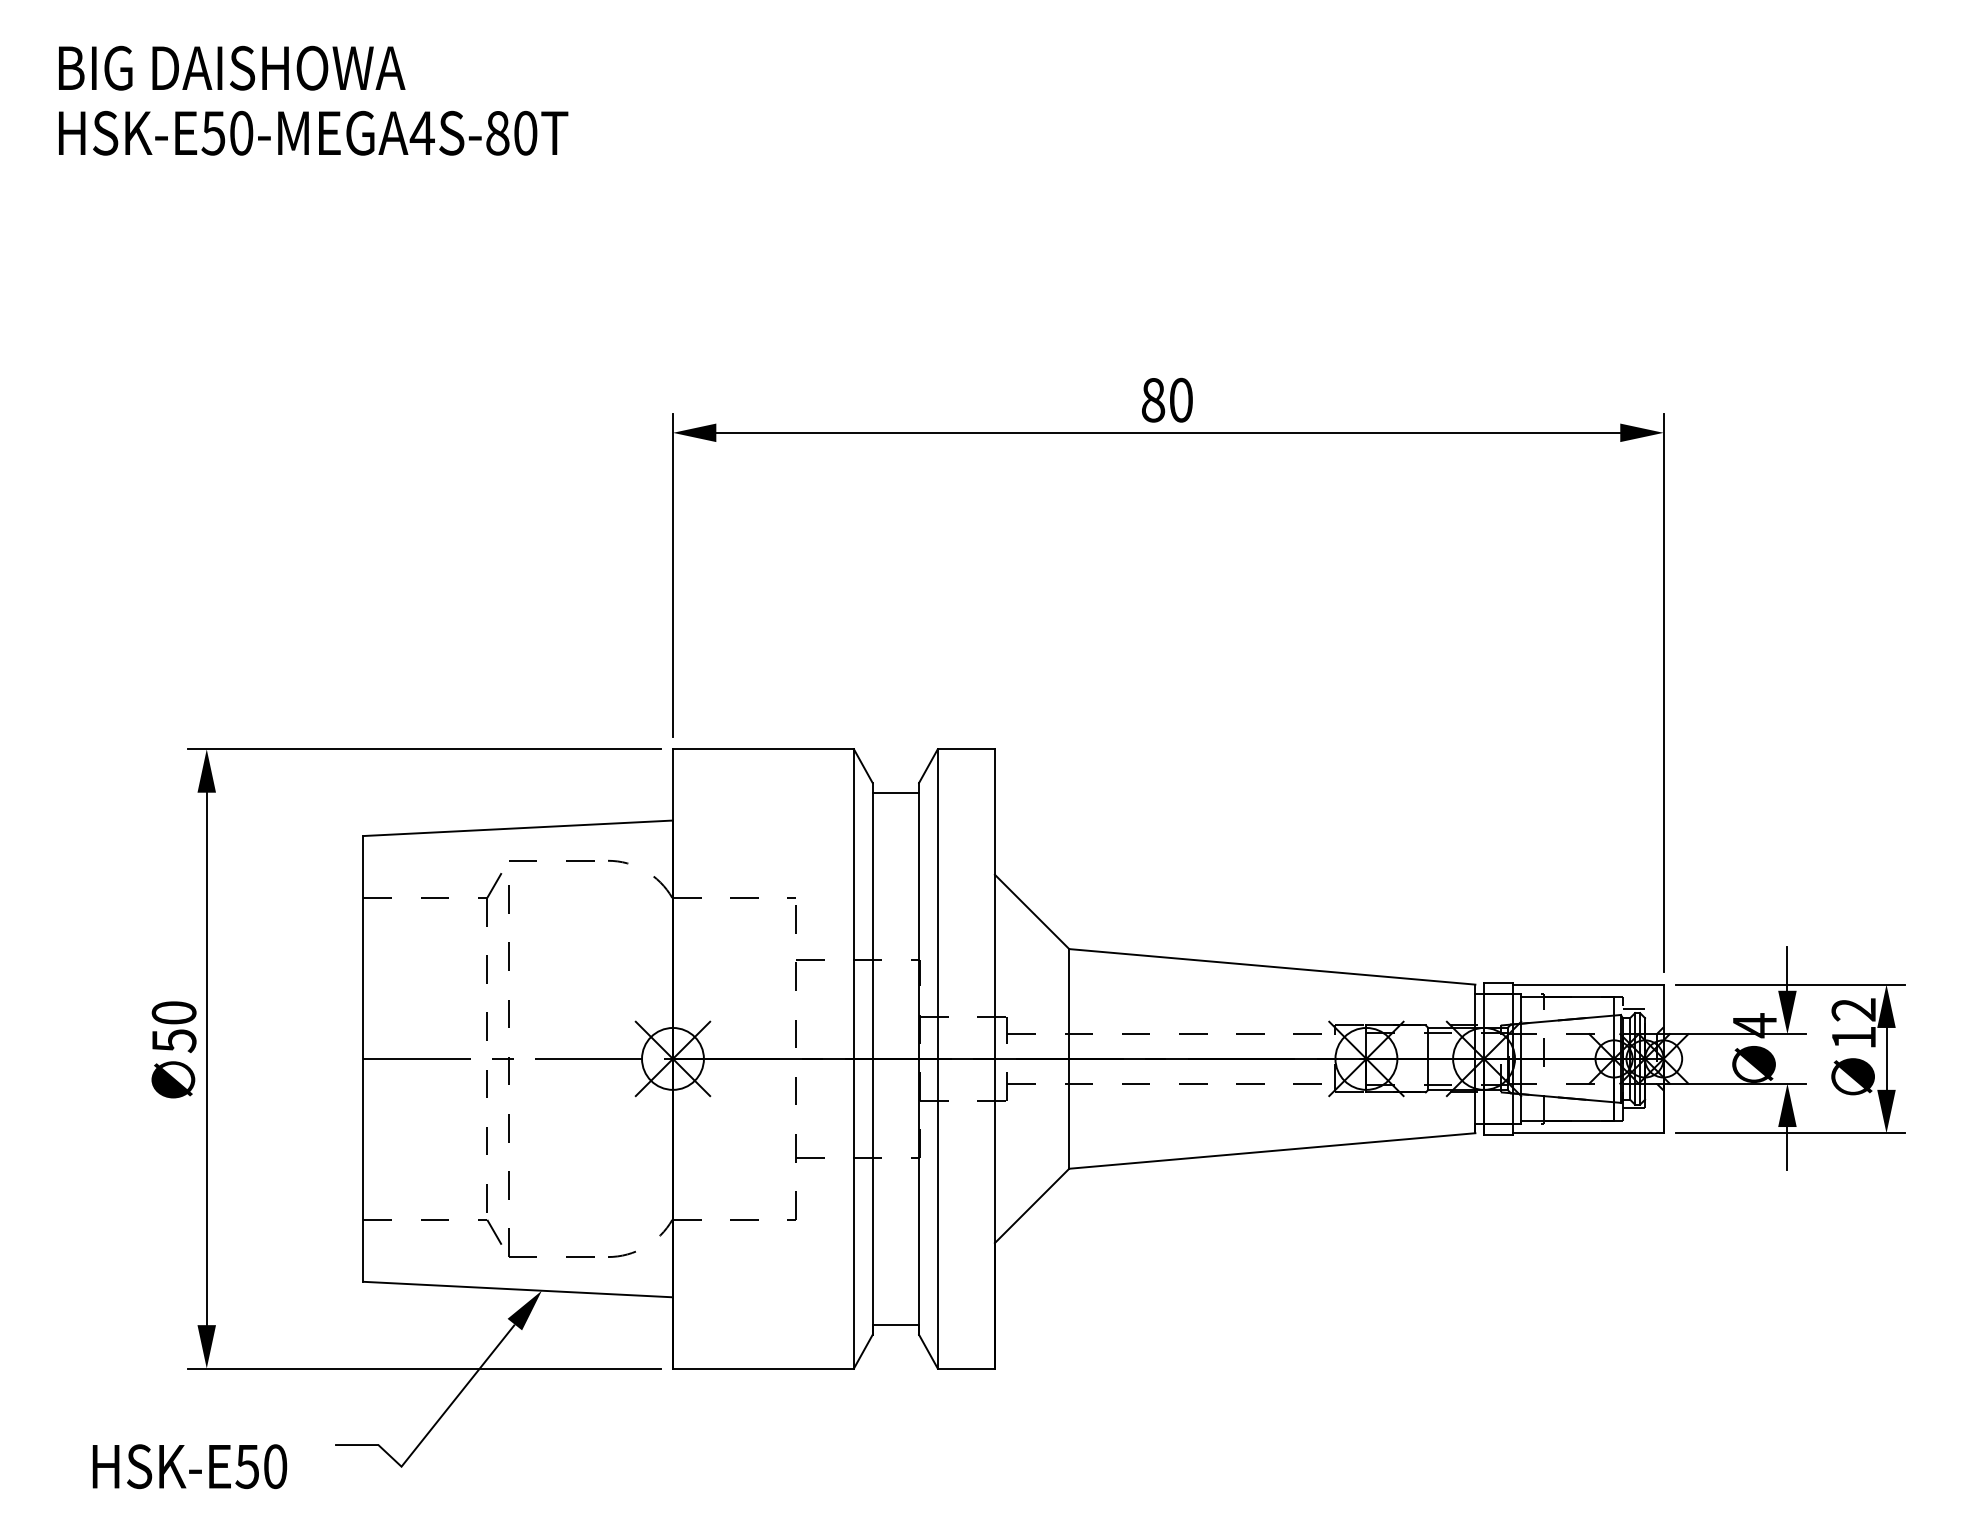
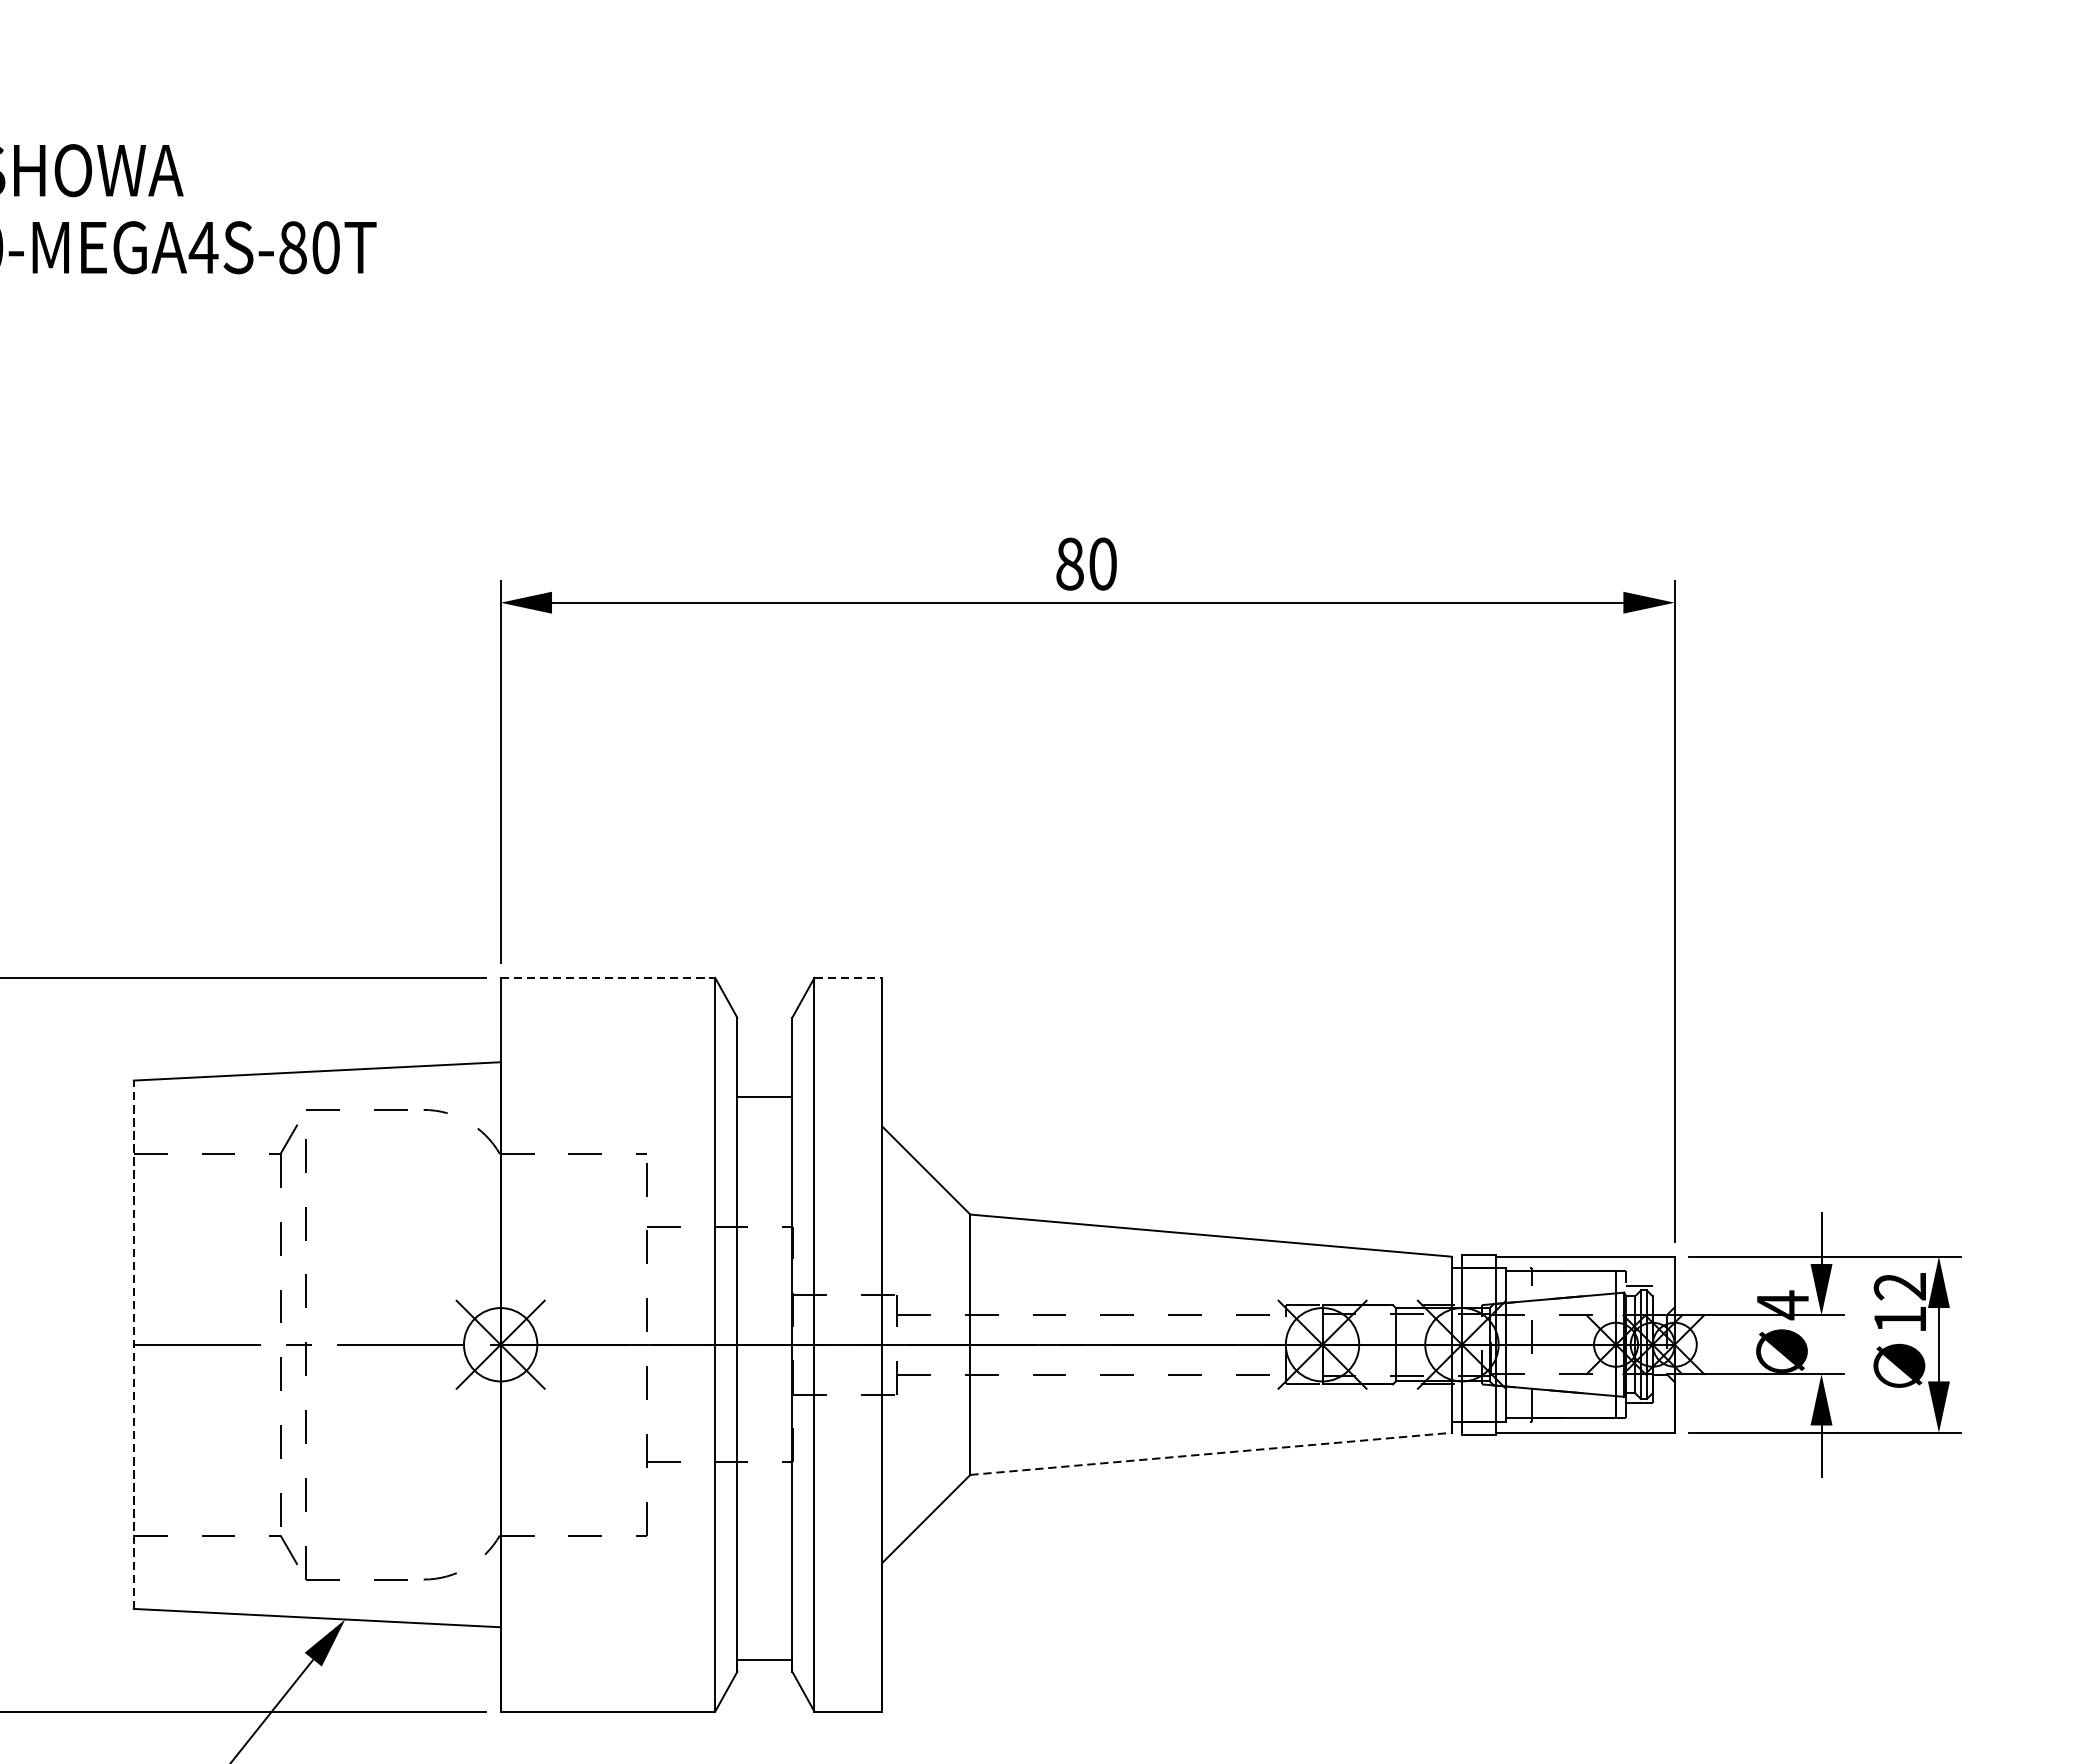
line: (763, 749) -> (607, 978), solid -> dashed
line: (966, 749) -> (848, 978), solid -> dashed
line: (895, 792) -> (764, 1096), moved
line: (363, 1058) -> (133, 1344), solid -> dashed
line: (1272, 1150) -> (1211, 1453), solid -> dashed

